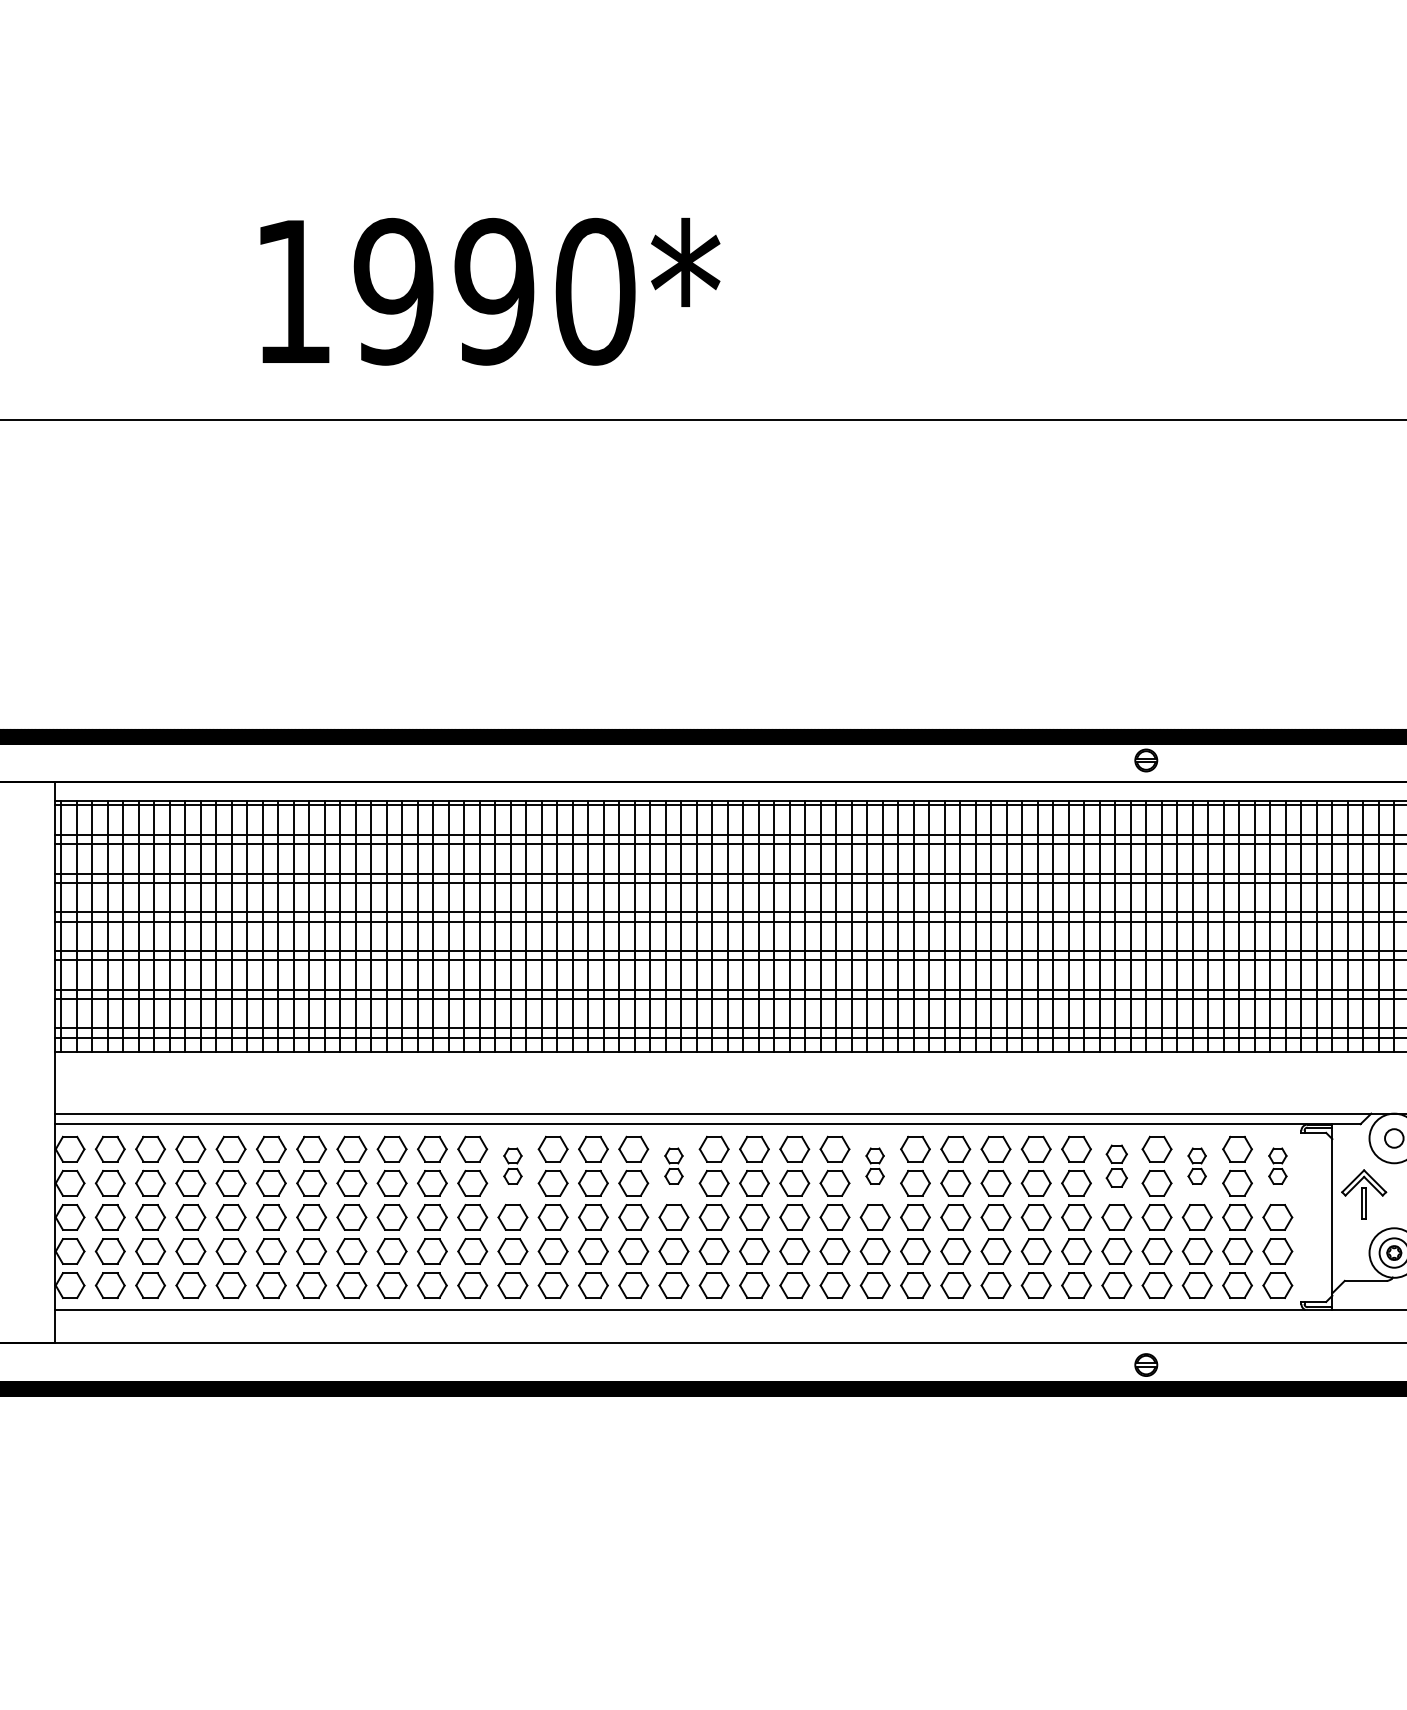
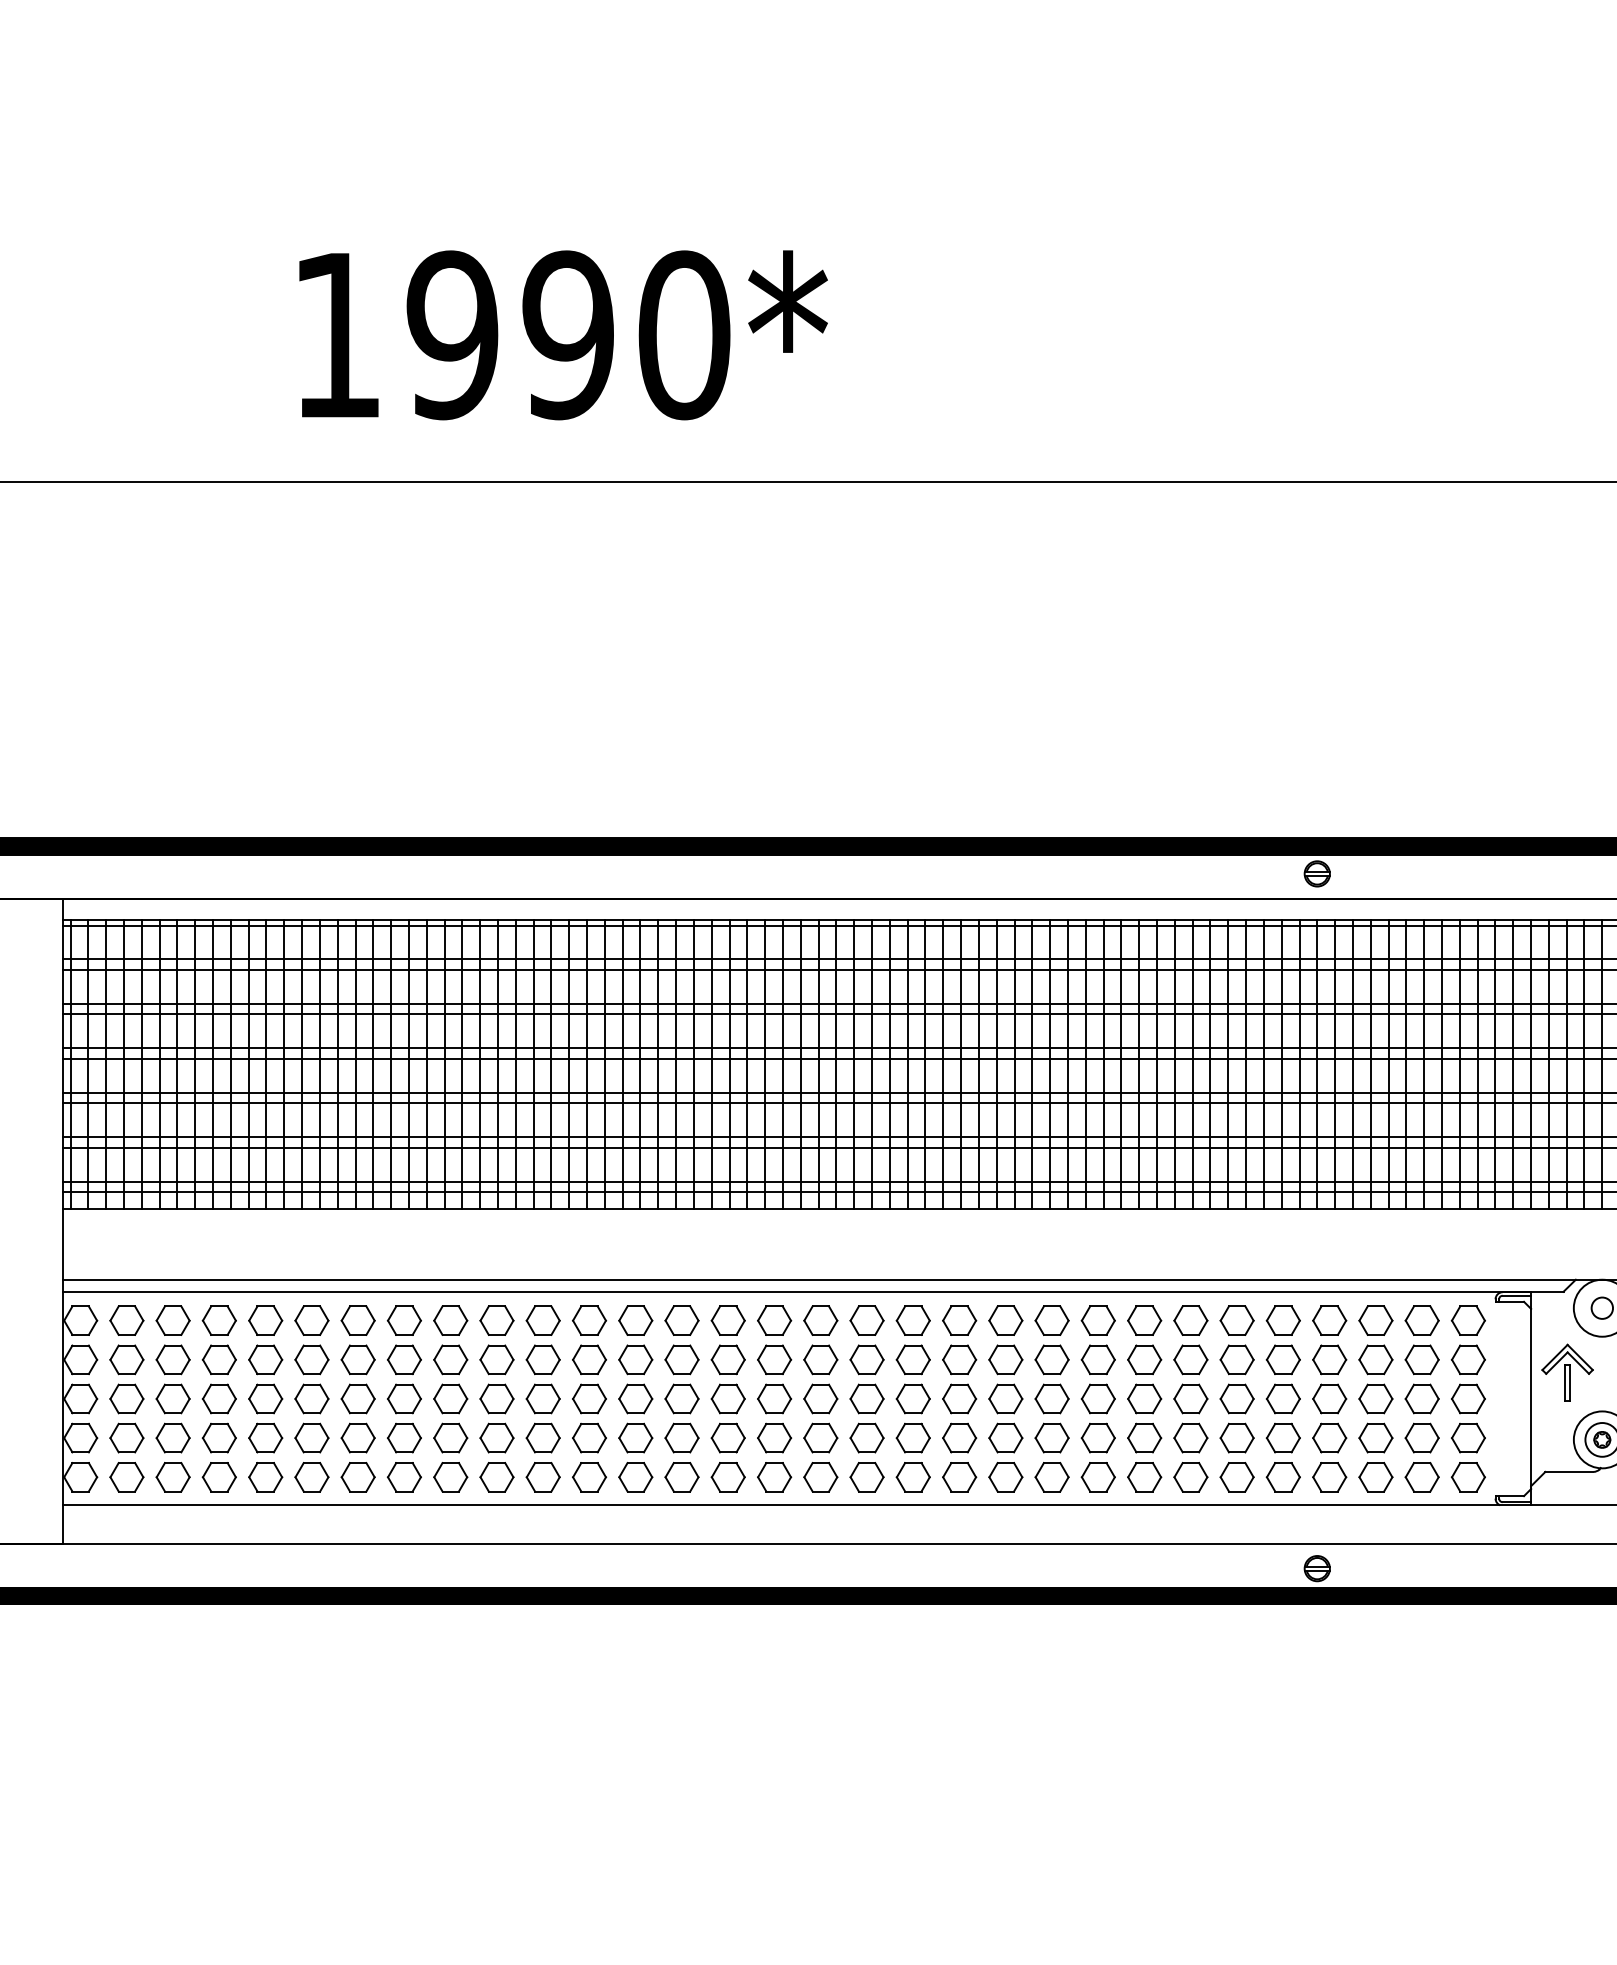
part: (512, 1165) -> (589, 1339), size x1.67
part: (673, 1165) -> (774, 1339), size x1.67
part: (874, 1165) -> (1004, 1339), size x1.67
part: (1116, 1165) -> (1283, 1339), size x1.43
part: (1196, 1165) -> (1375, 1339), size x1.67
part: (1277, 1165) -> (1468, 1339), size x1.67

